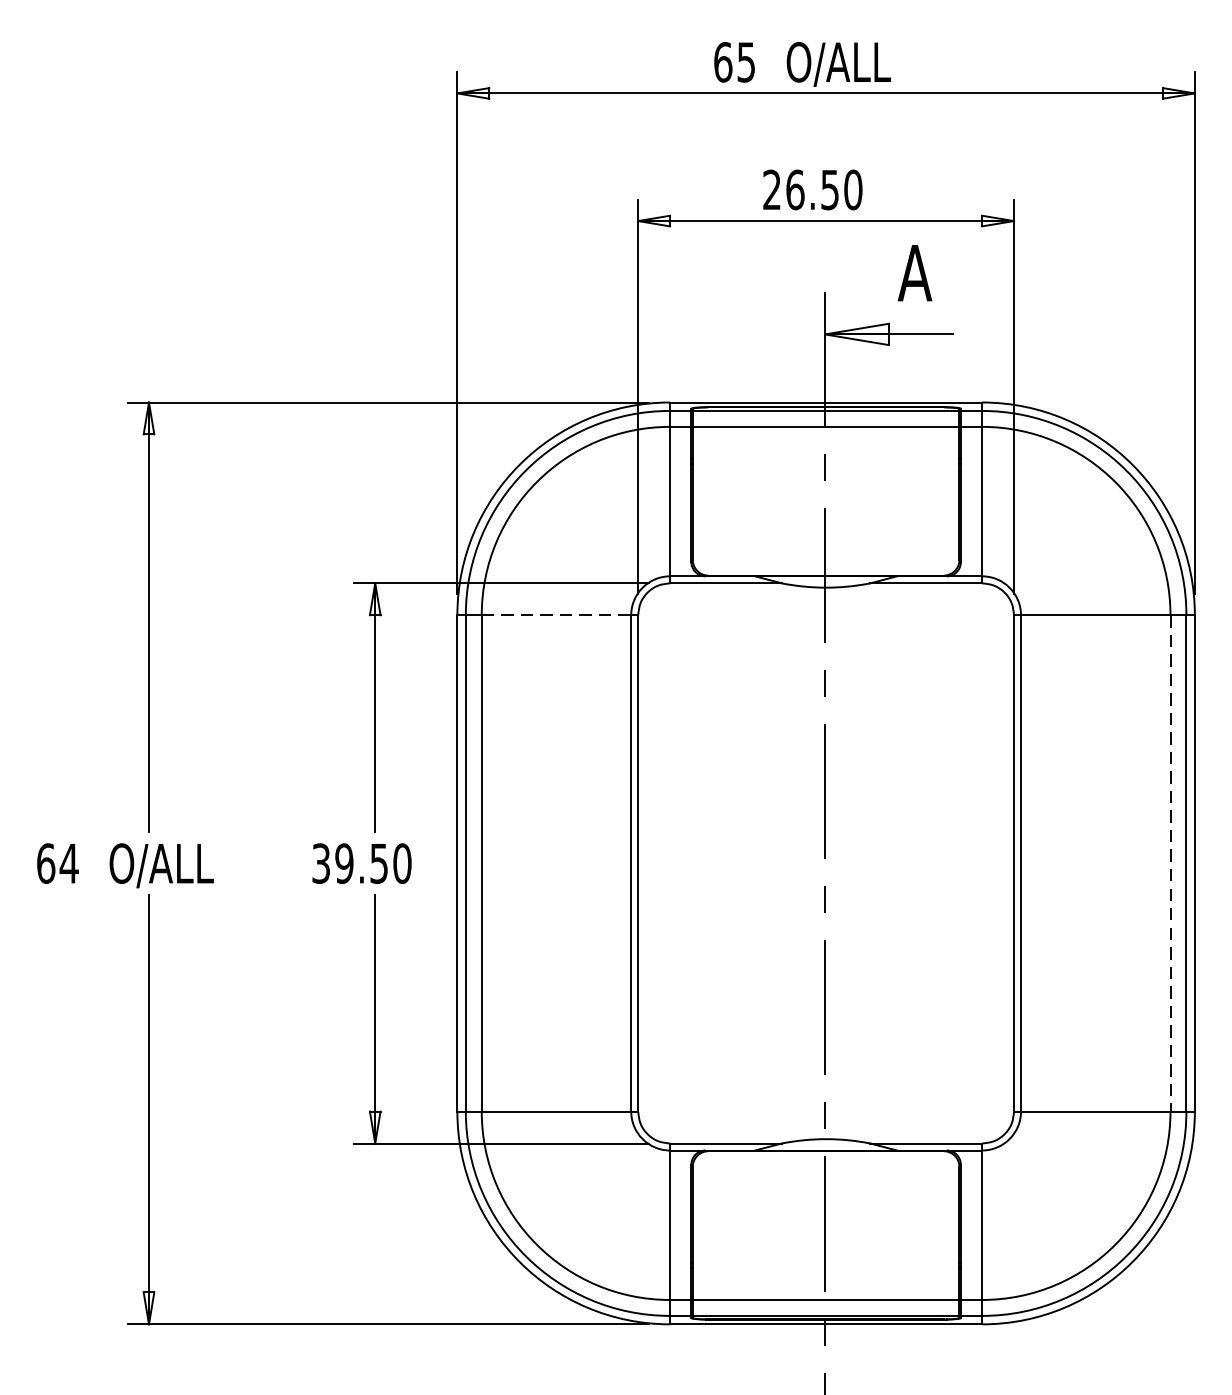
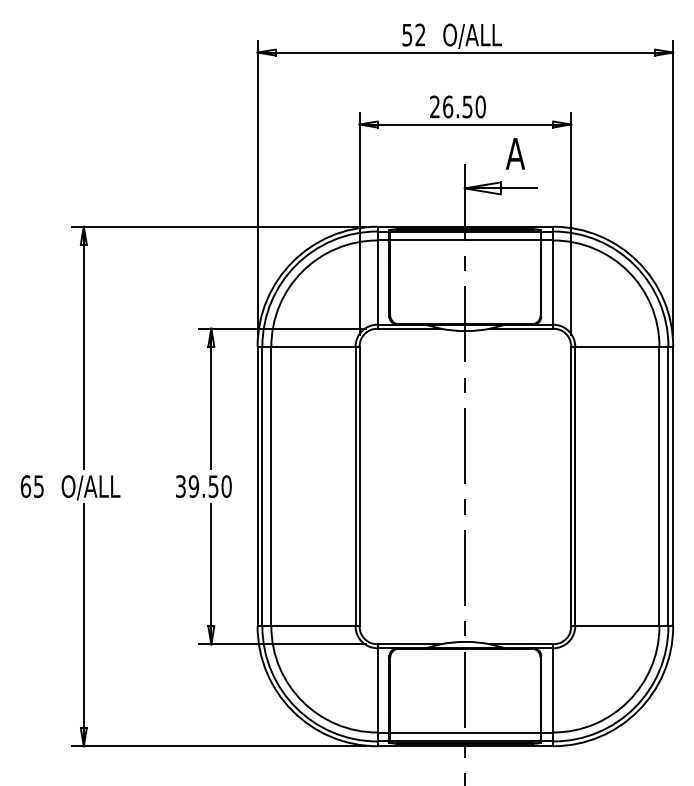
text: (734, 61) -> (413, 34), 65 -> 52
line: (556, 614) -> (313, 346), dashed -> solid
text: (68, 863) -> (38, 486), 64 -> 65
line: (1170, 863) -> (659, 486), dashed -> solid

